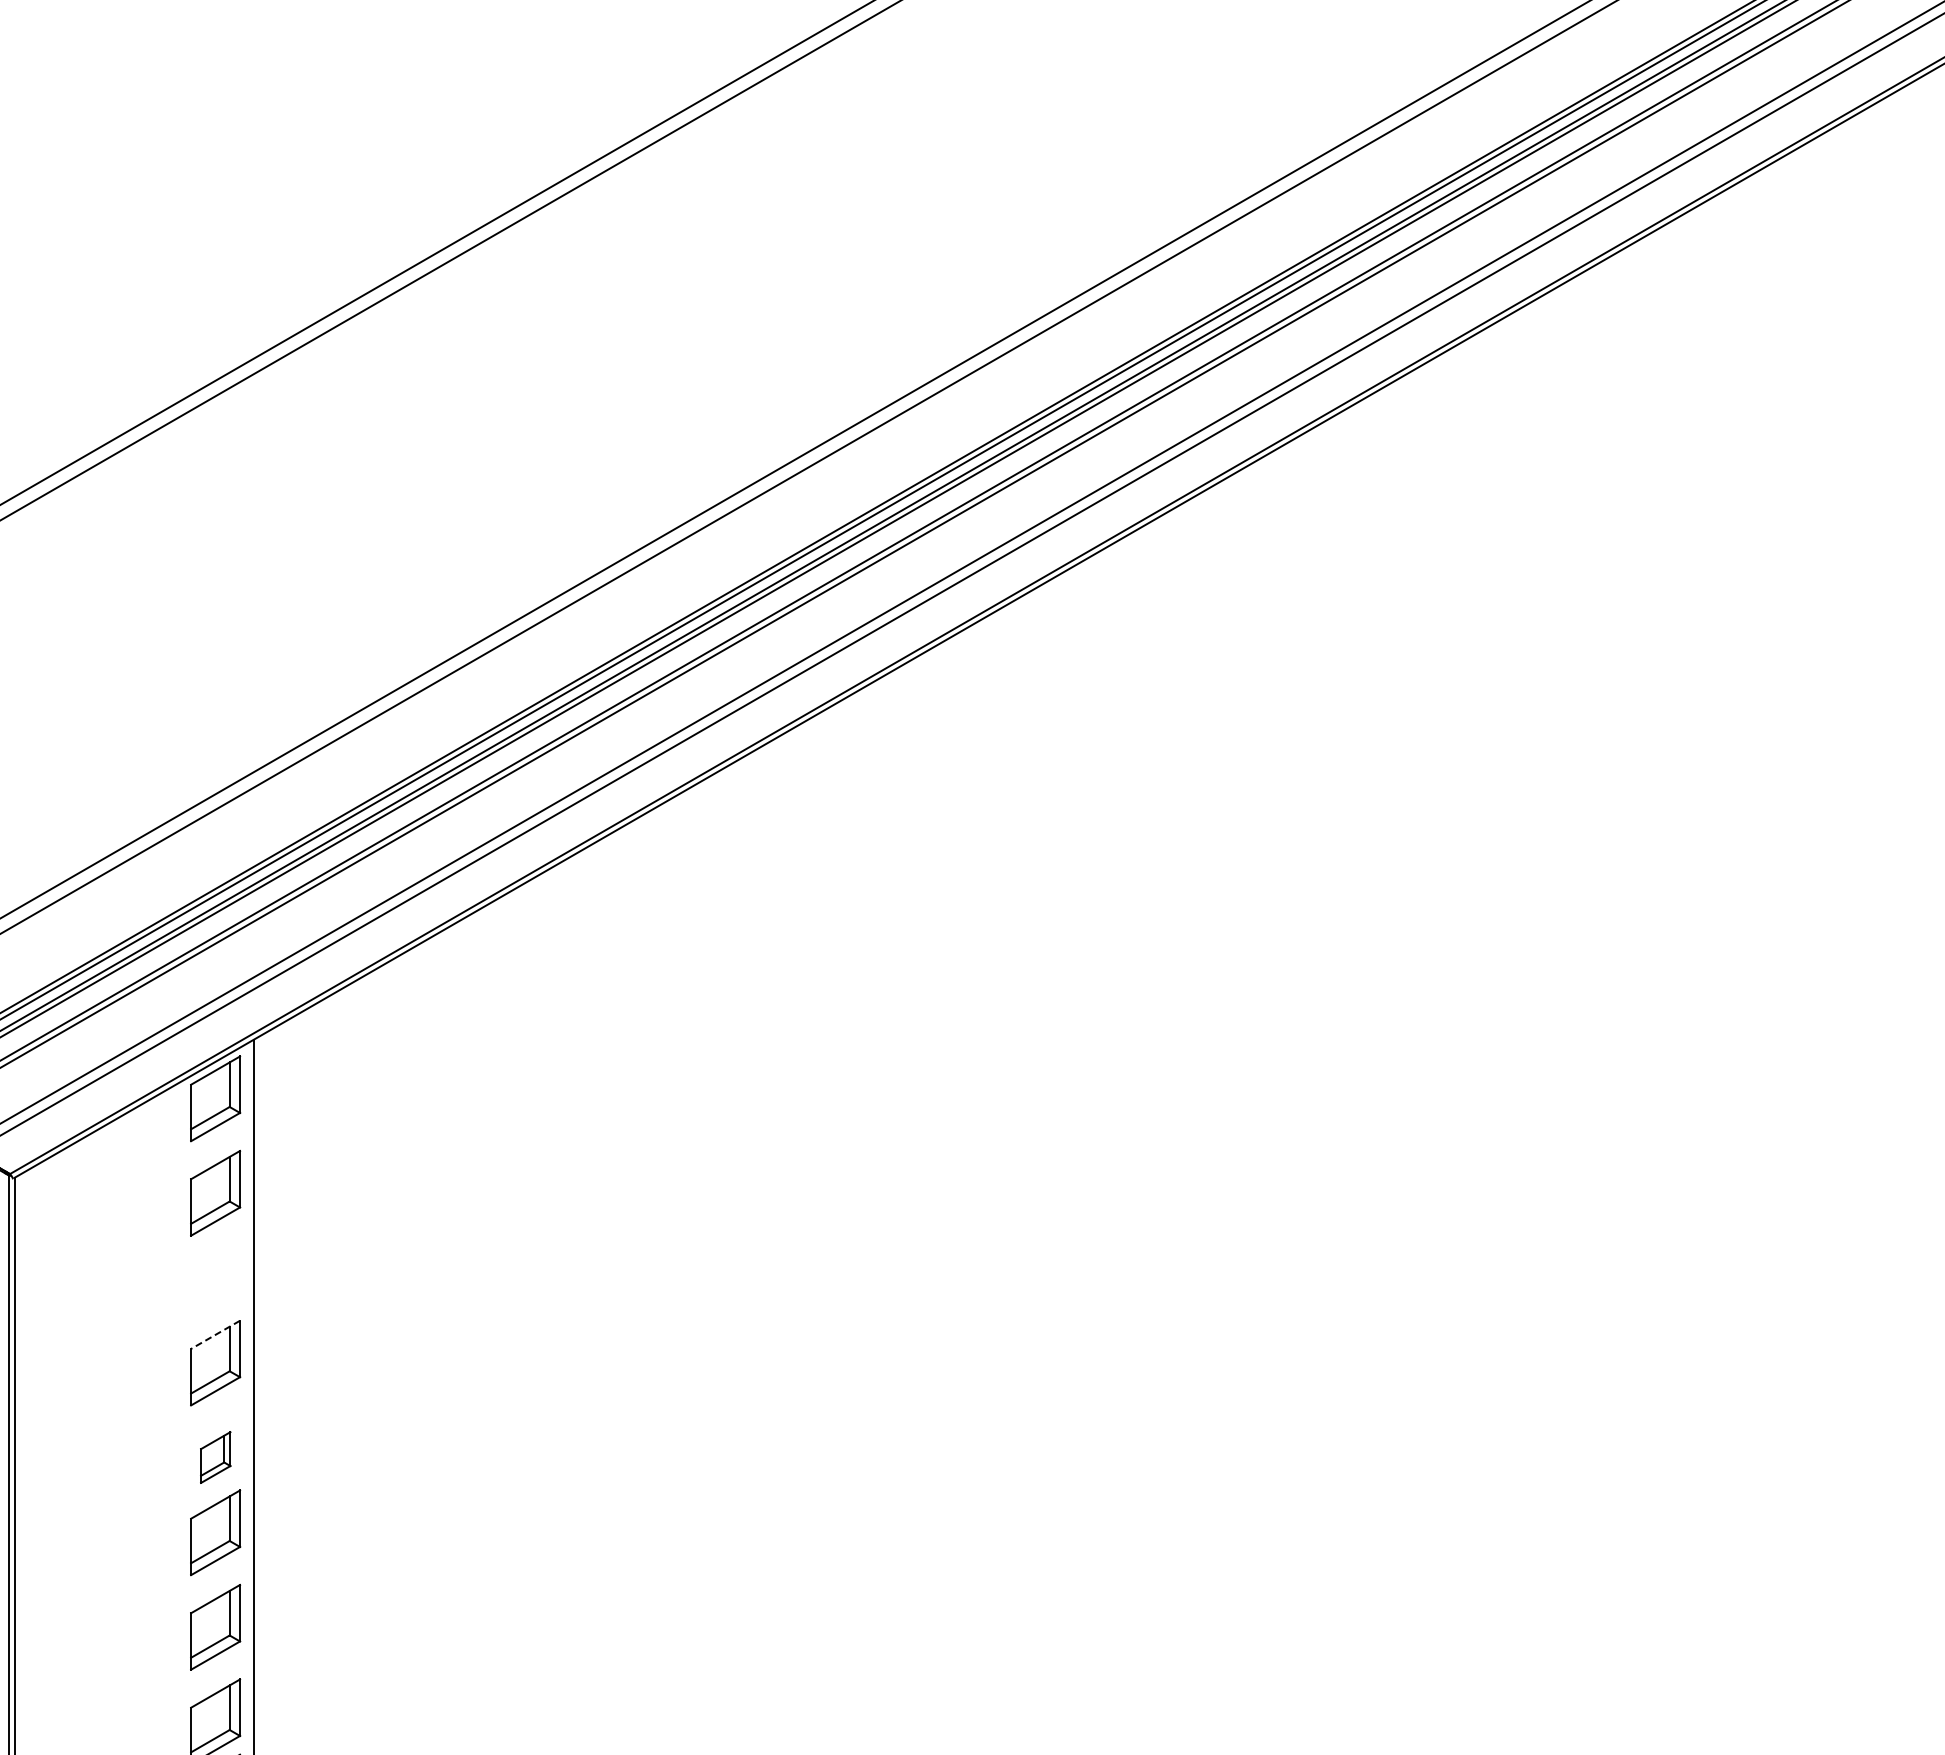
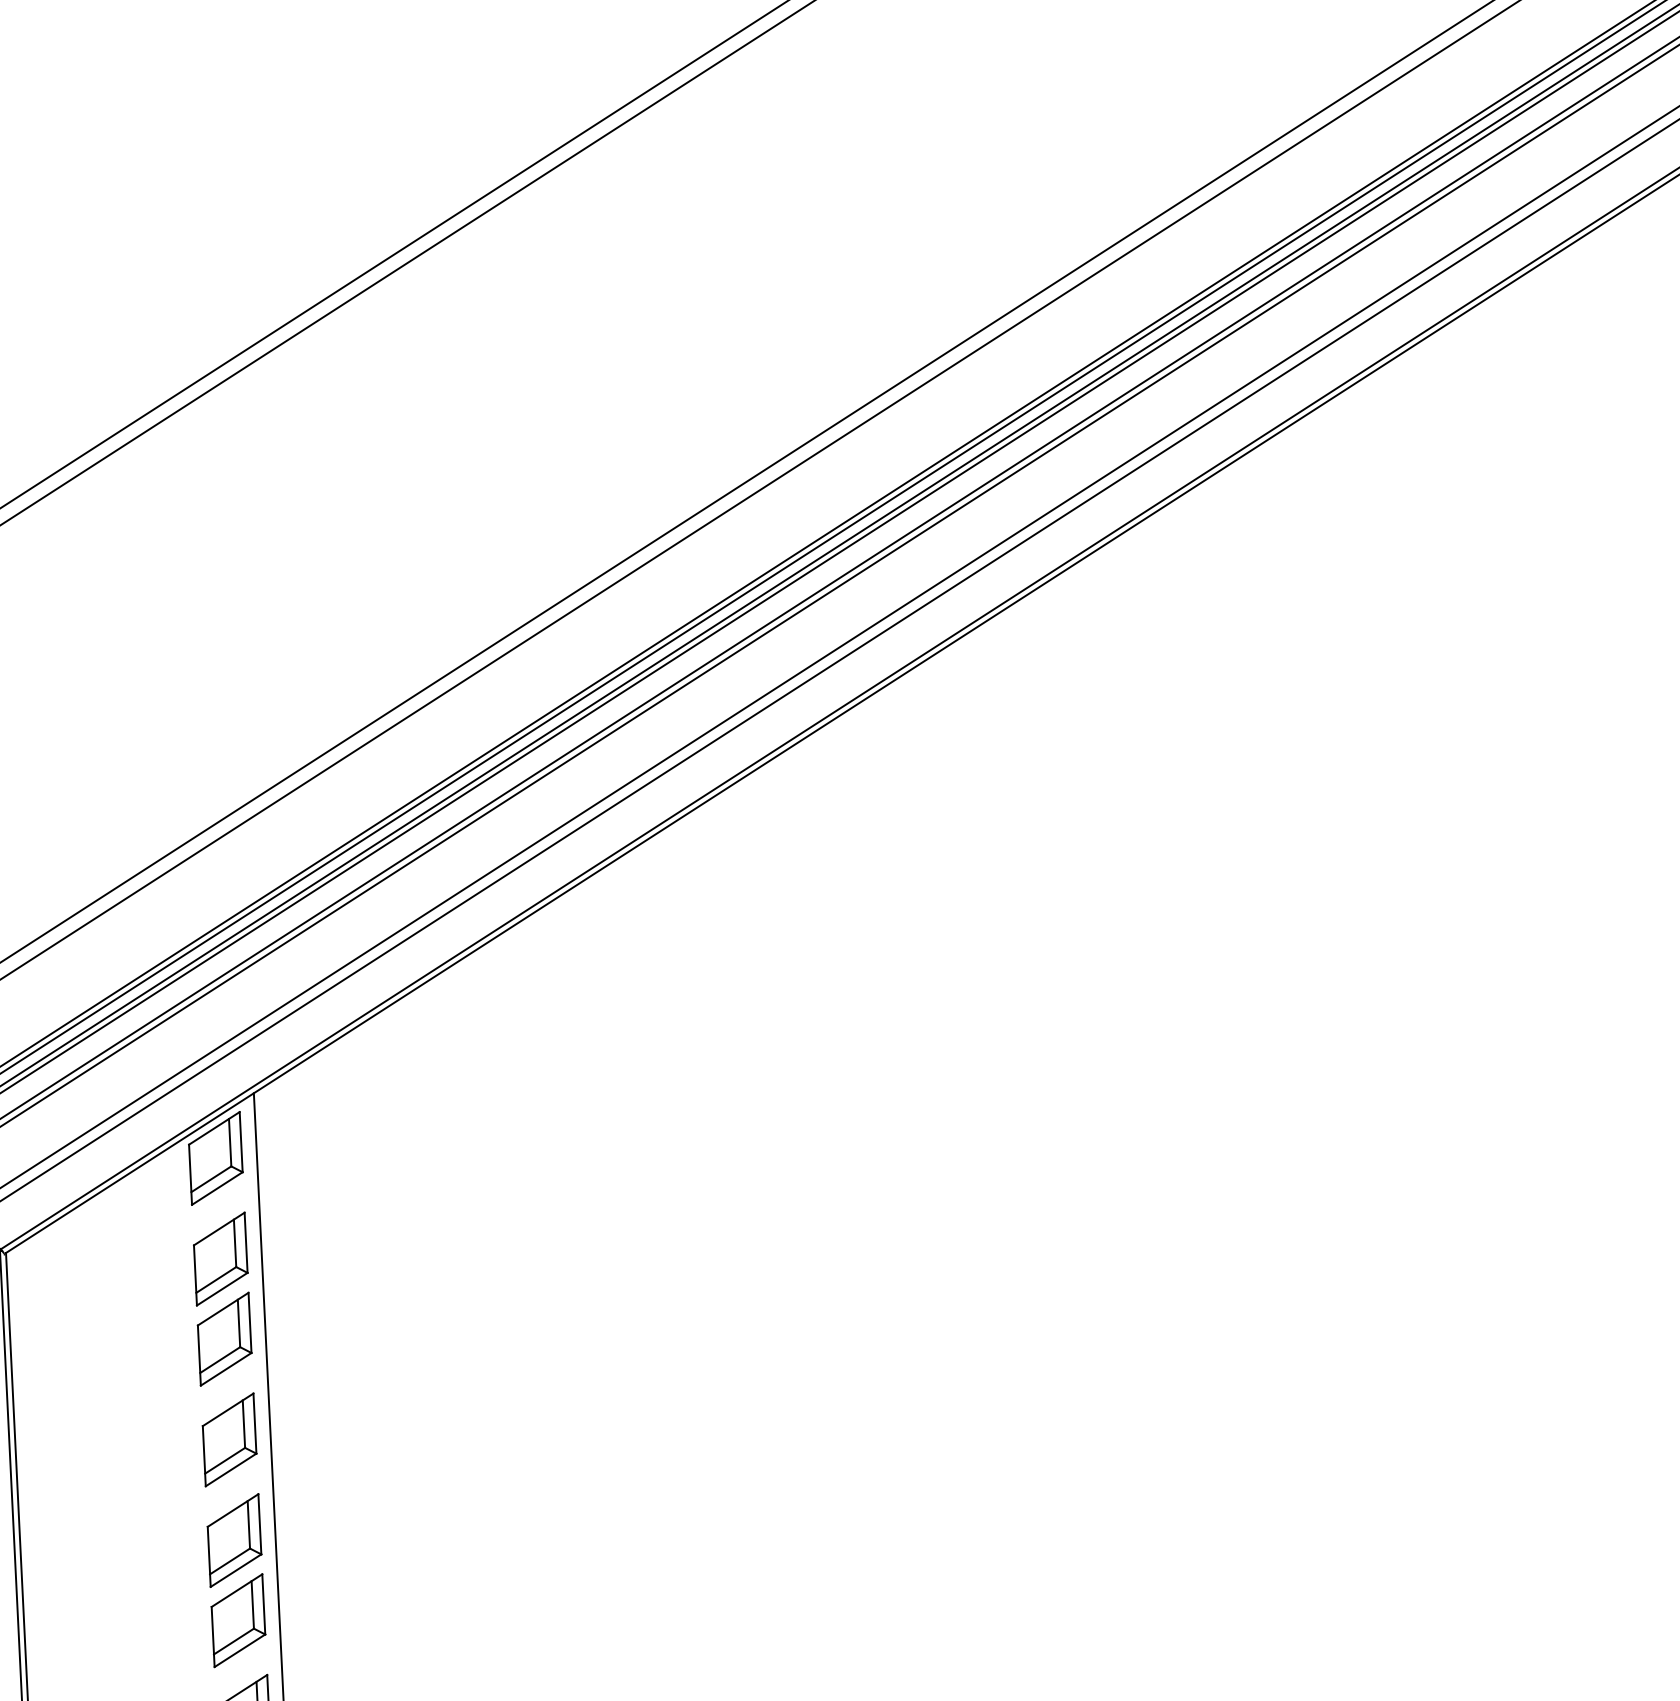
part: (215, 1268) -> (224, 1339), added
line: (215, 1335) -> (228, 1410), dashed -> solid
part: (215, 1457) -> (234, 1540), size x1.67

